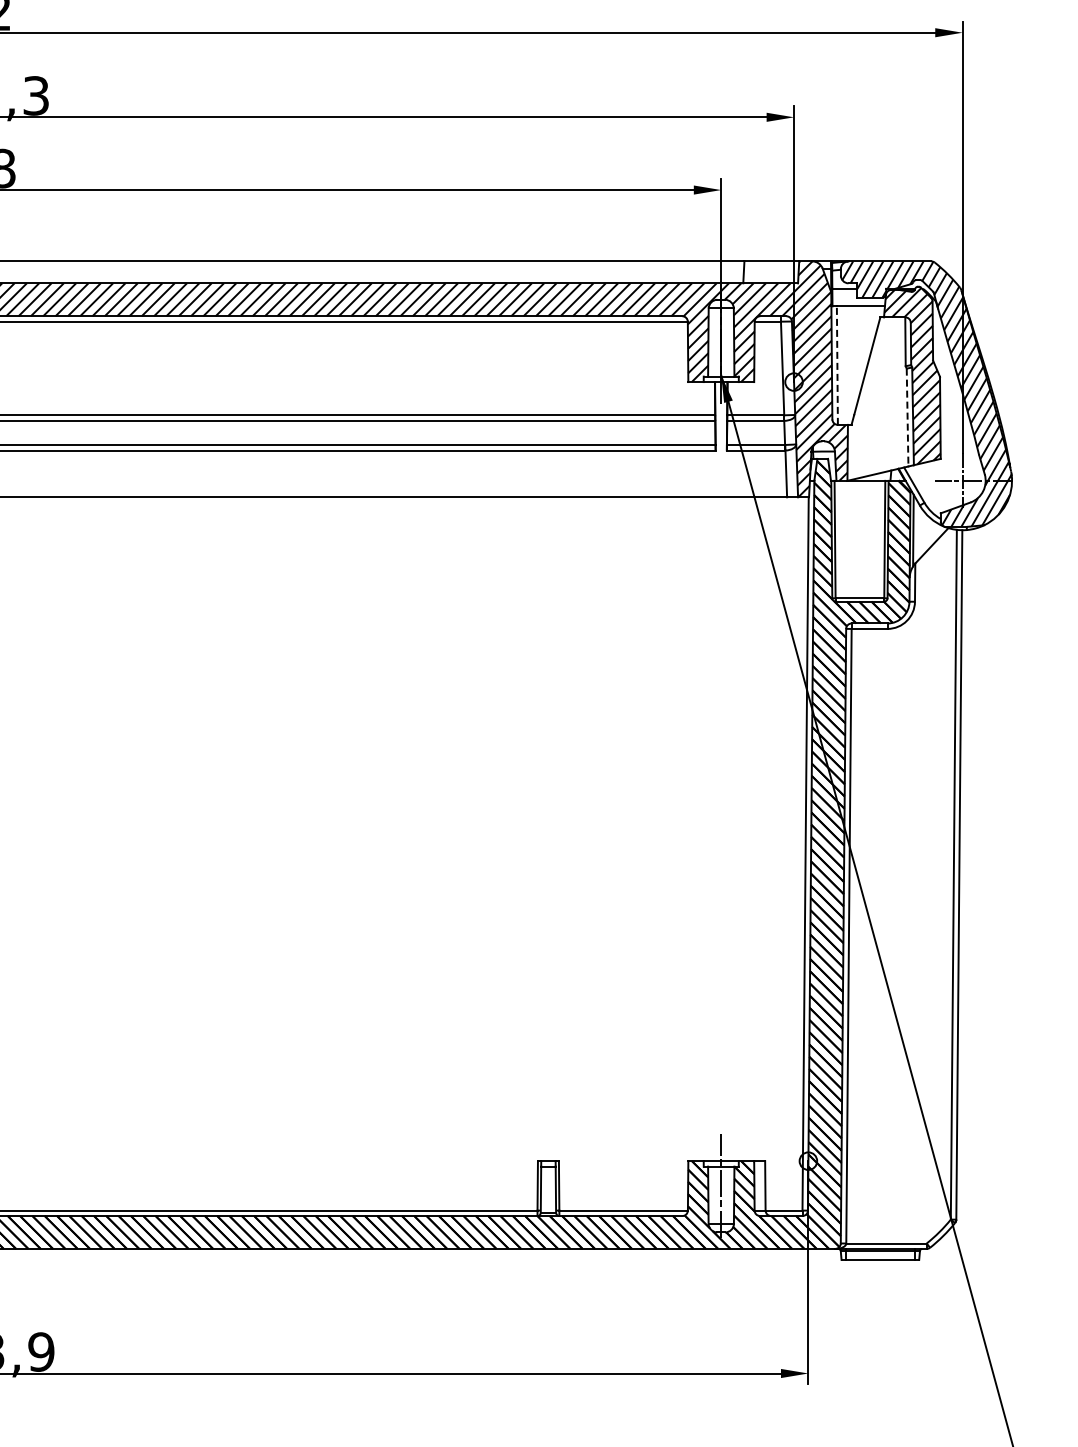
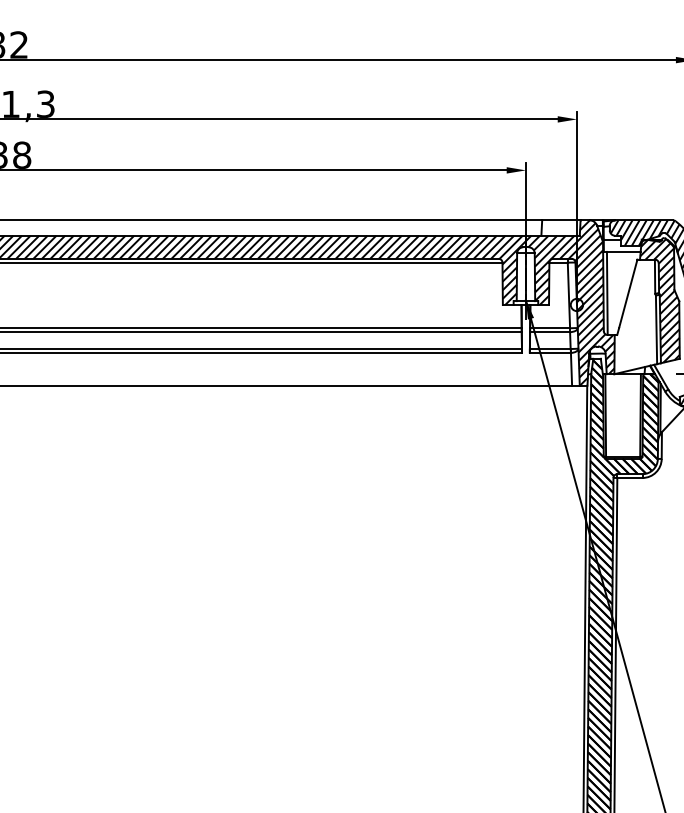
line: (837, 365) -> (607, 293), dashed -> solid
line: (907, 417) -> (656, 329), dashed -> solid

